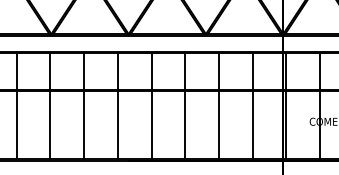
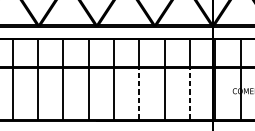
line: (185, 124) -> (139, 93), solid -> dashed
line: (252, 124) -> (189, 93), solid -> dashed

